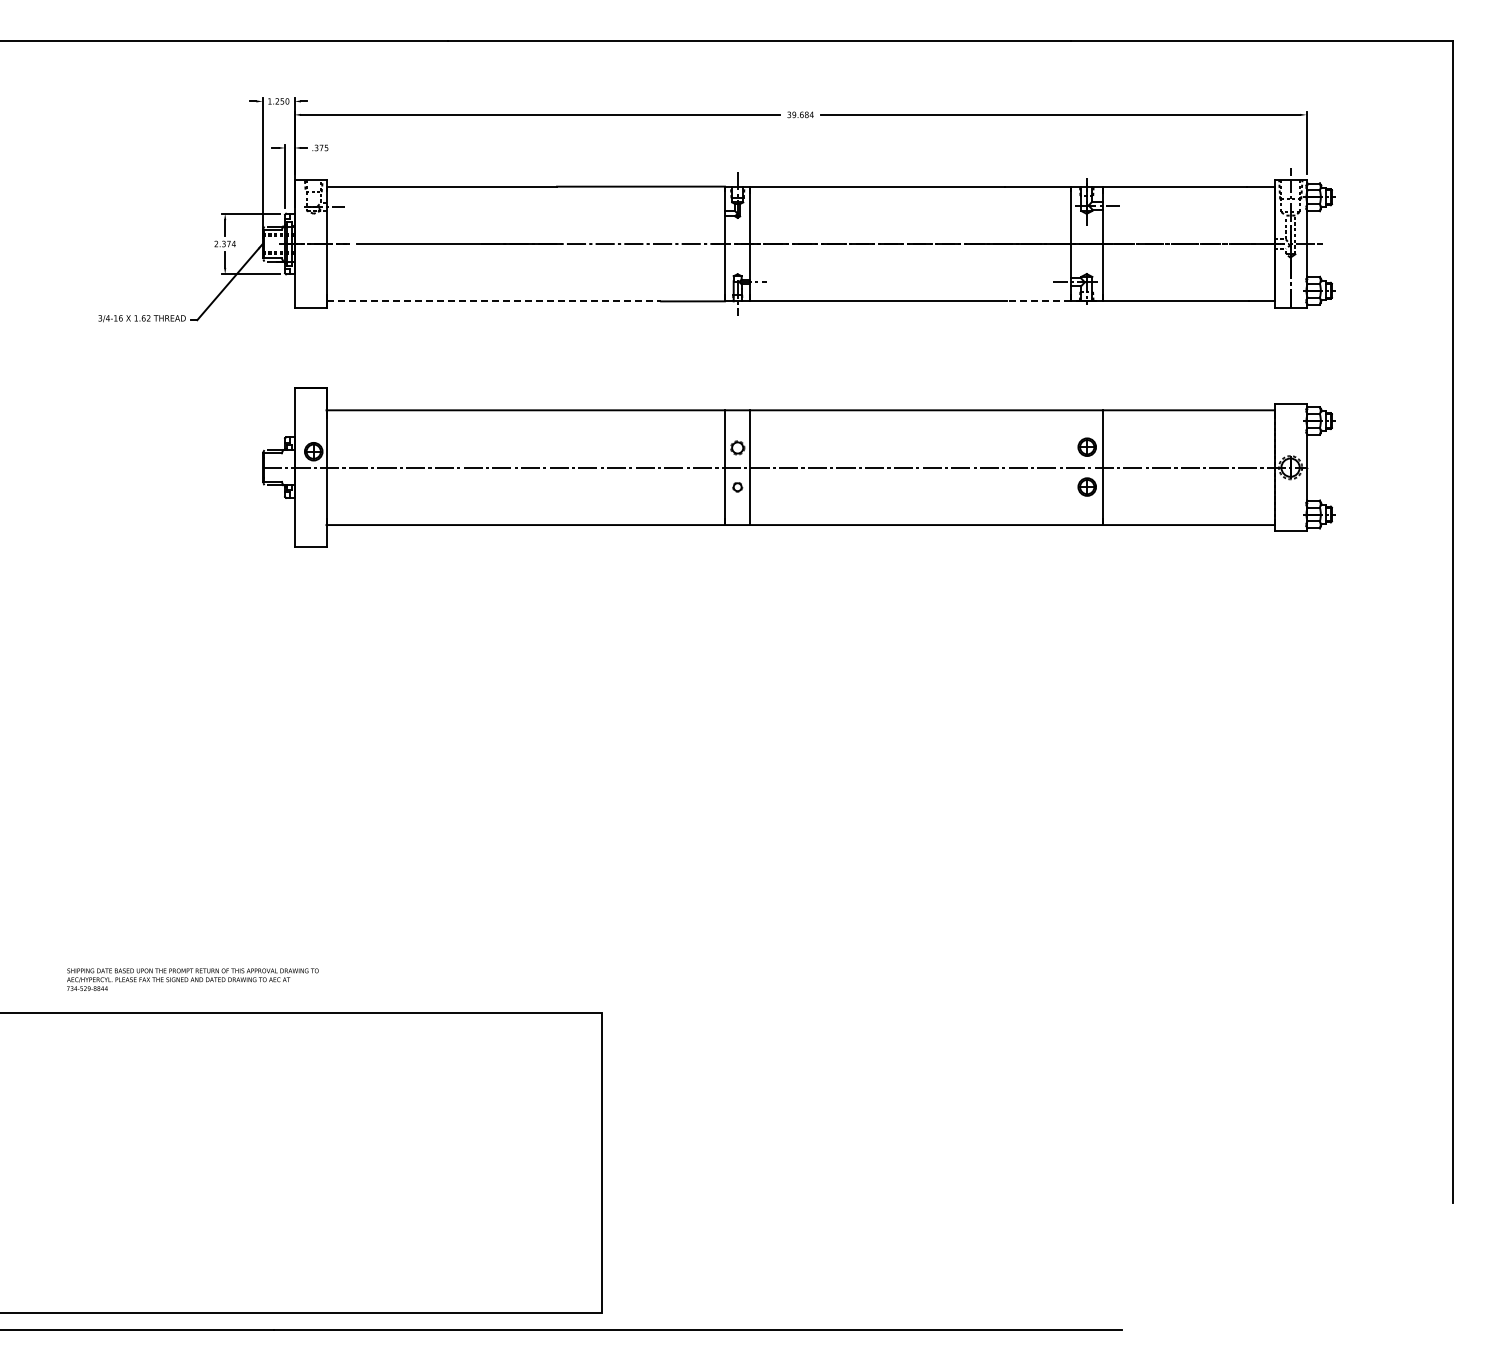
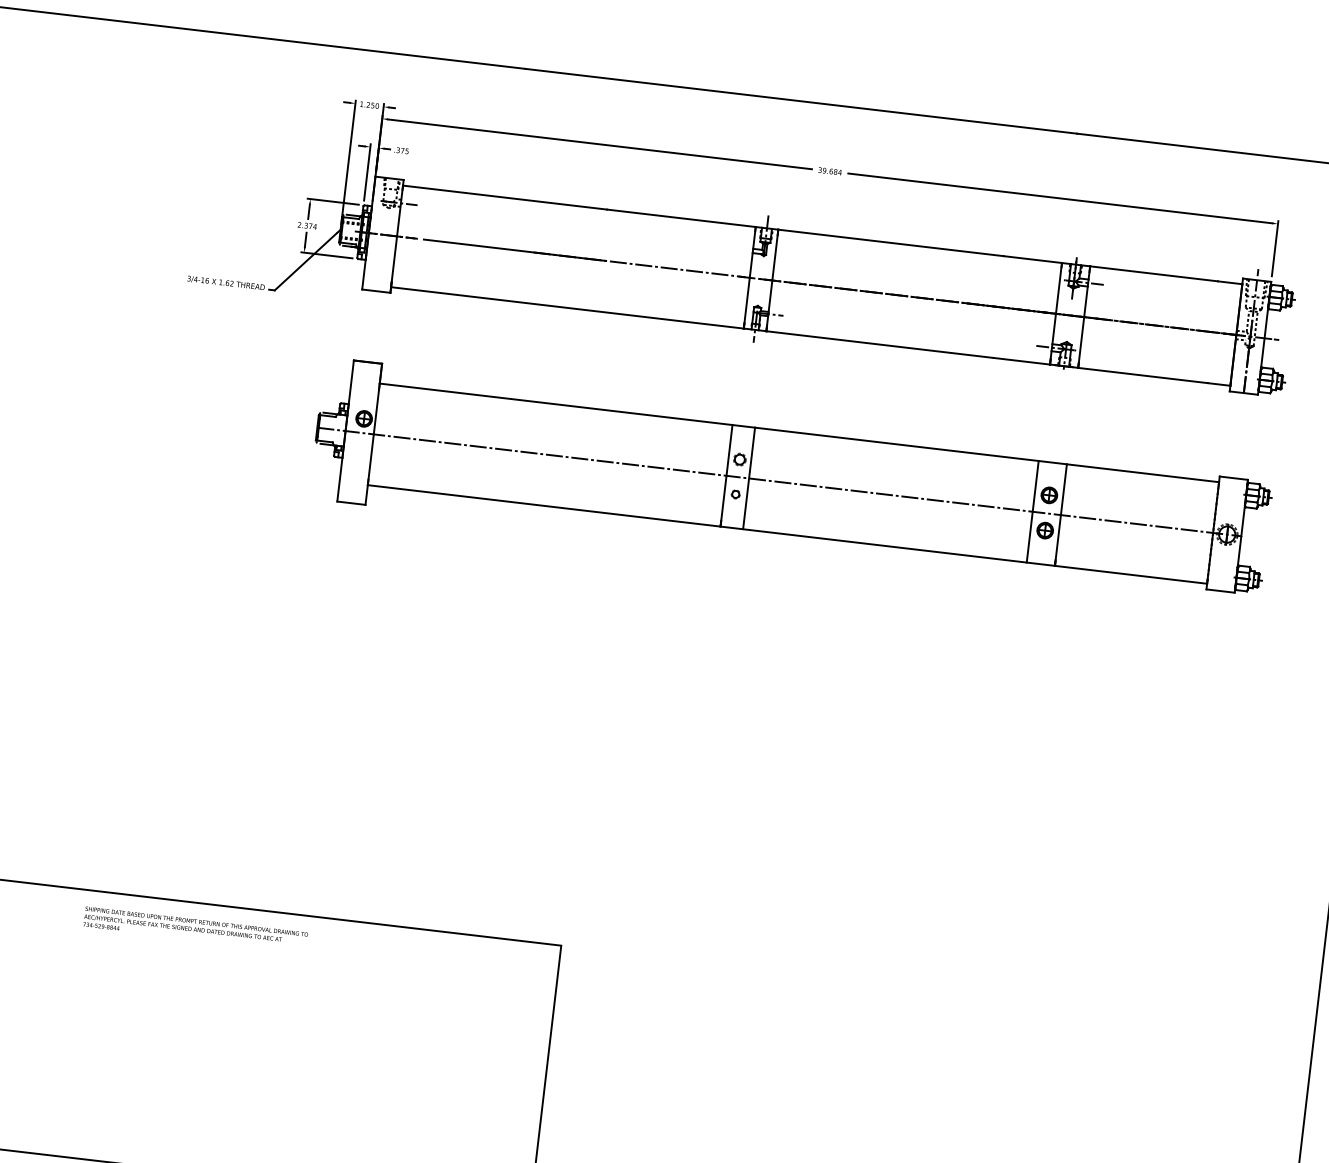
line: (494, 301) -> (539, 304), dashed -> solid
line: (1039, 301) -> (1022, 361), dashed -> solid
line: (1070, 467) -> (1032, 511), added
text: (192, 979) -> (195, 929), moved

